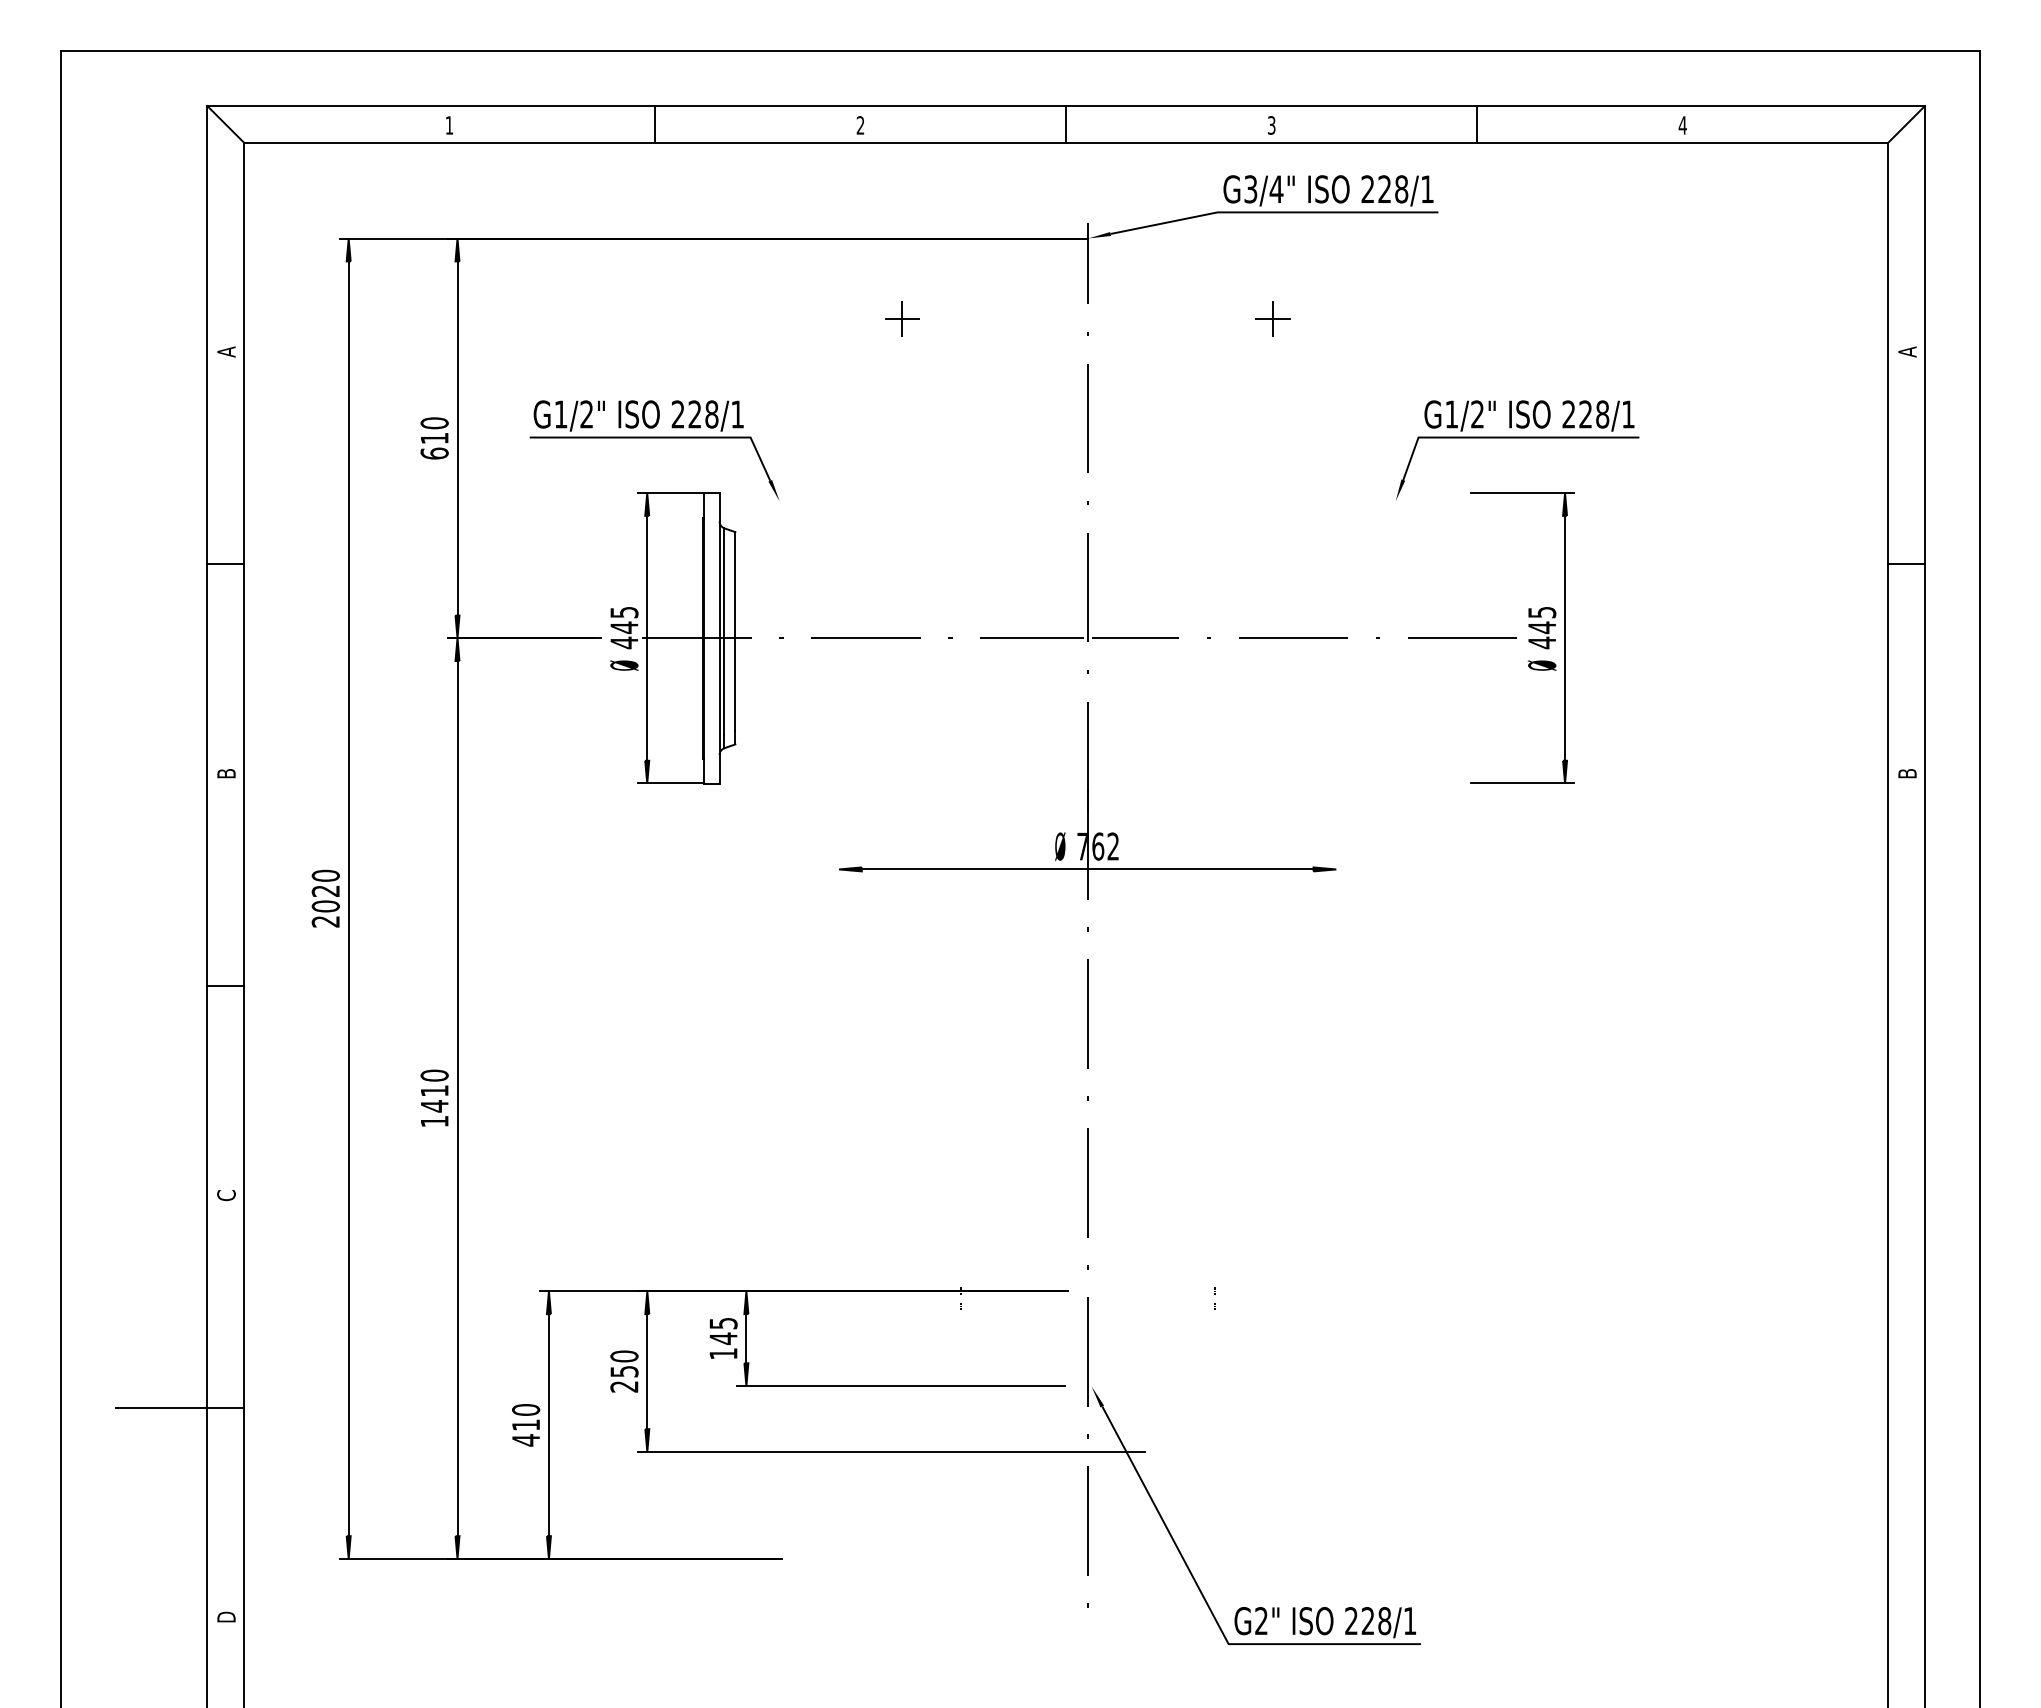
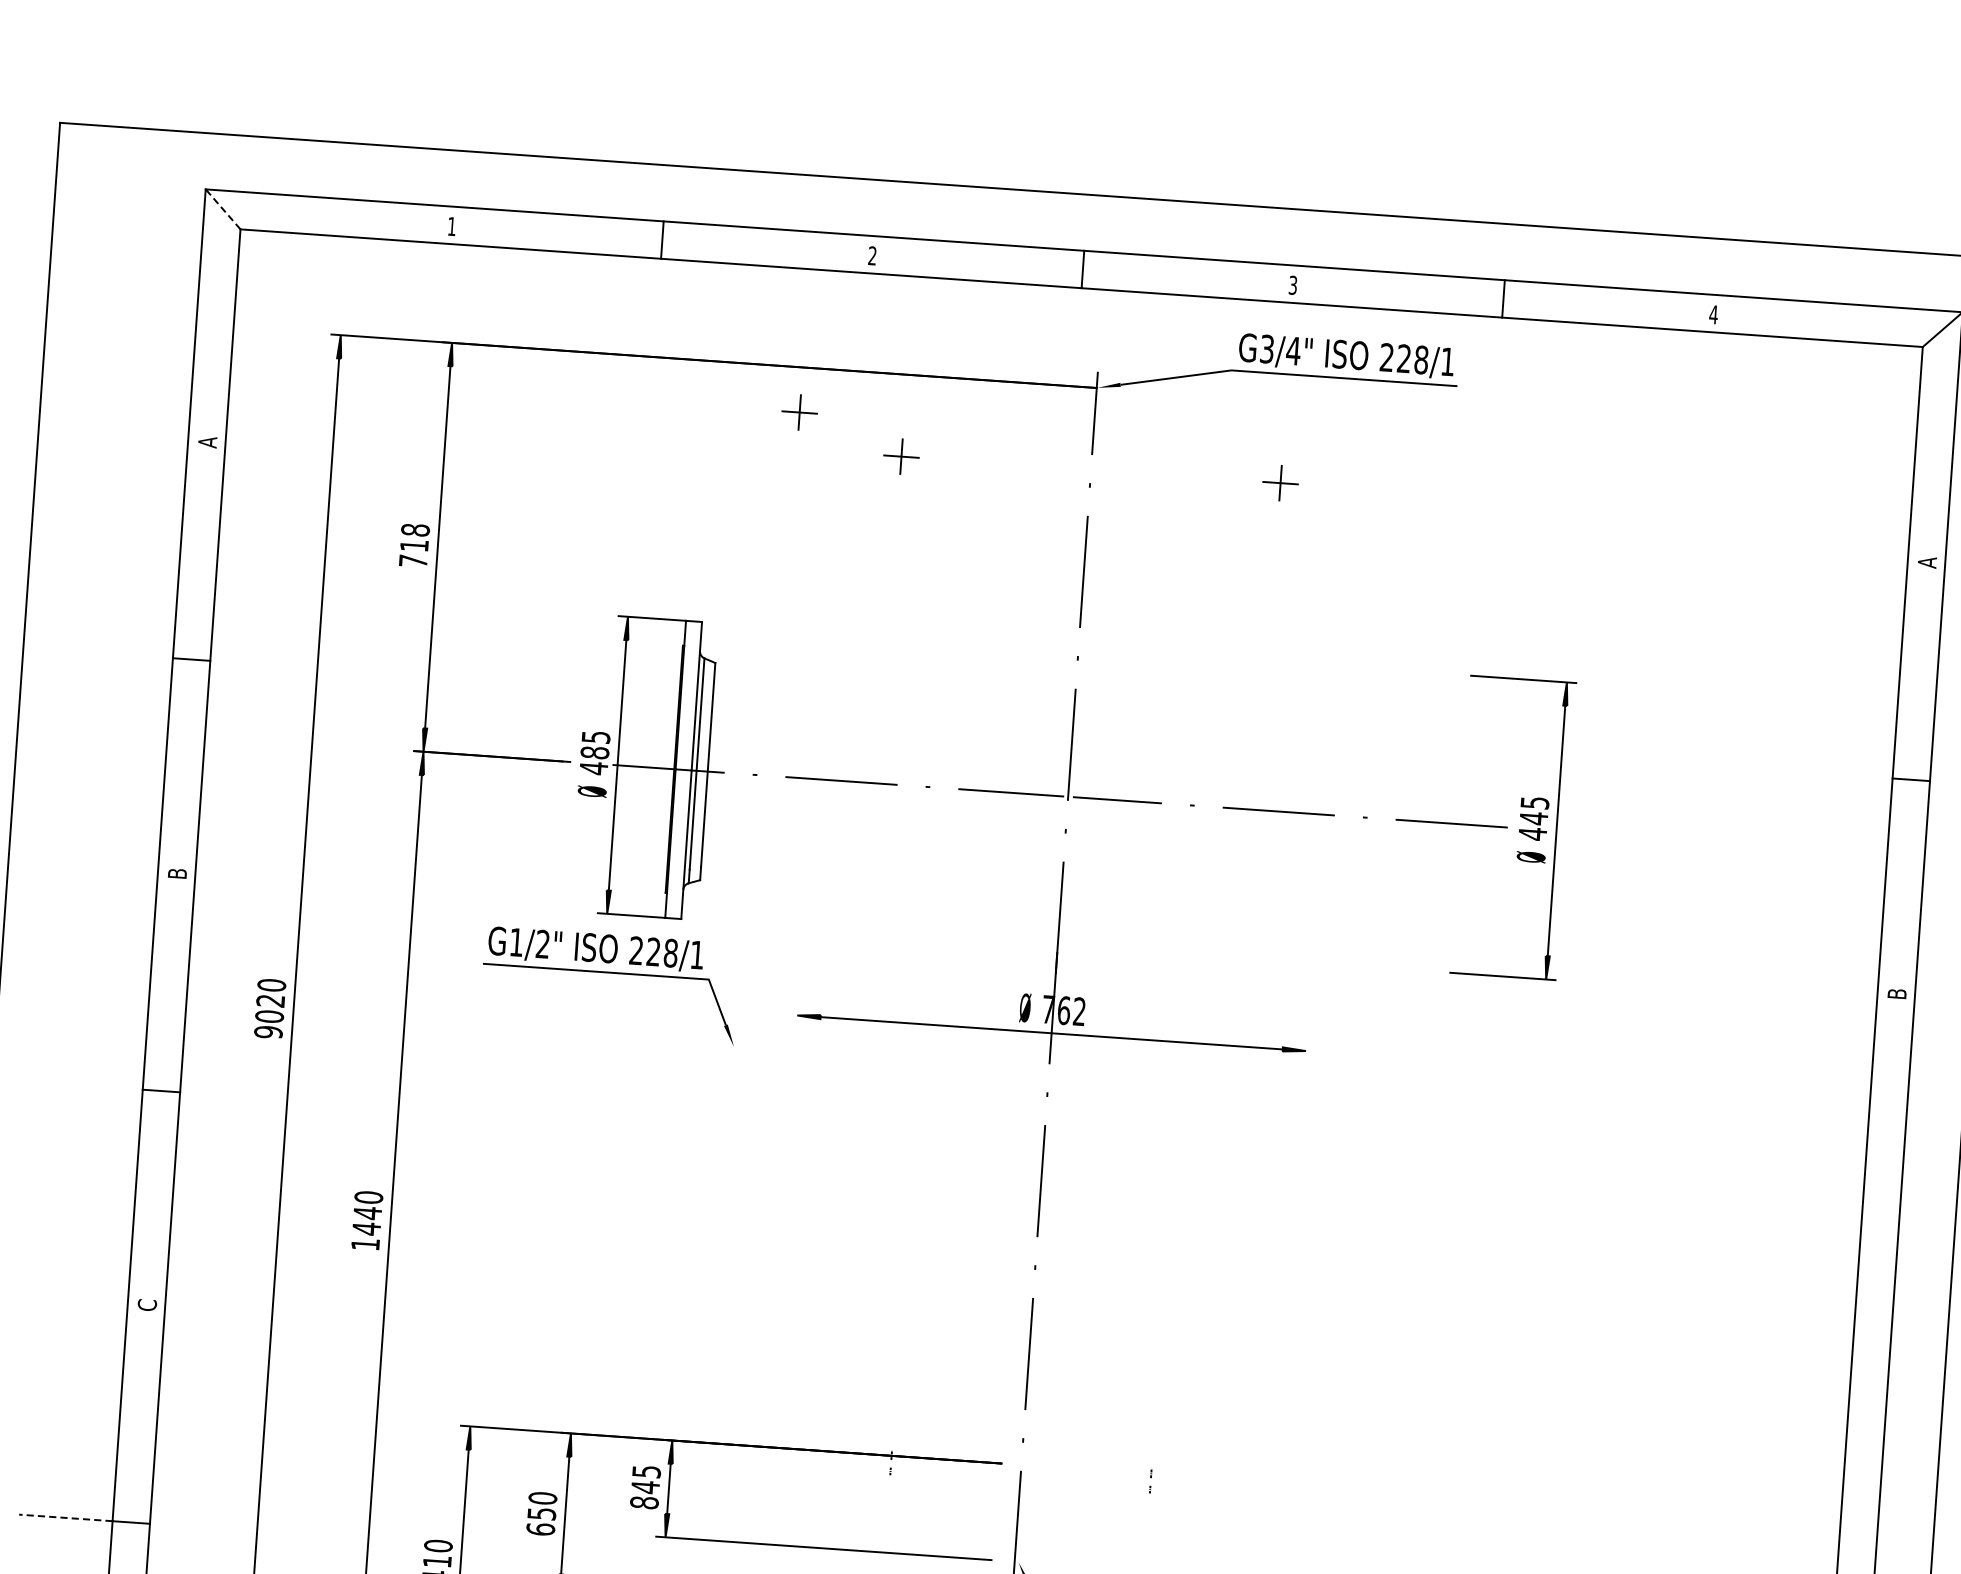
line: (225, 124) -> (222, 209), solid -> dashed
part: (800, 282) -> (799, 412), added
text: (434, 438) -> (414, 545), 610 -> 718
part: (654, 438) -> (610, 973), moved
part: (1517, 438) -> (1522, 623), removed
text: (624, 627) -> (595, 752), 445 -> 485
text: (325, 921) -> (268, 1032), 2020 -> 9020
text: (434, 1090) -> (367, 1212), 1410 -> 1440
text: (723, 1353) -> (644, 1502), 145 -> 845
text: (624, 1386) -> (540, 1529), 250 -> 650
line: (161, 1407) -> (65, 1517), solid -> dashed

